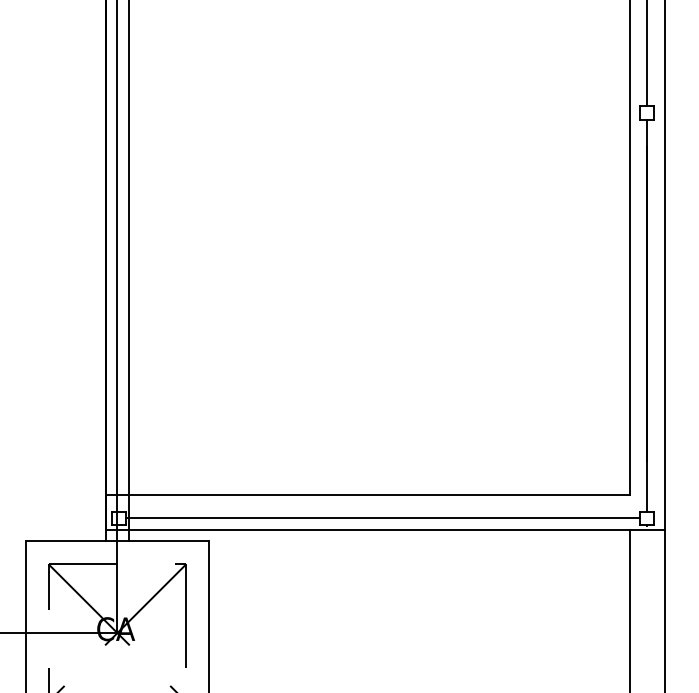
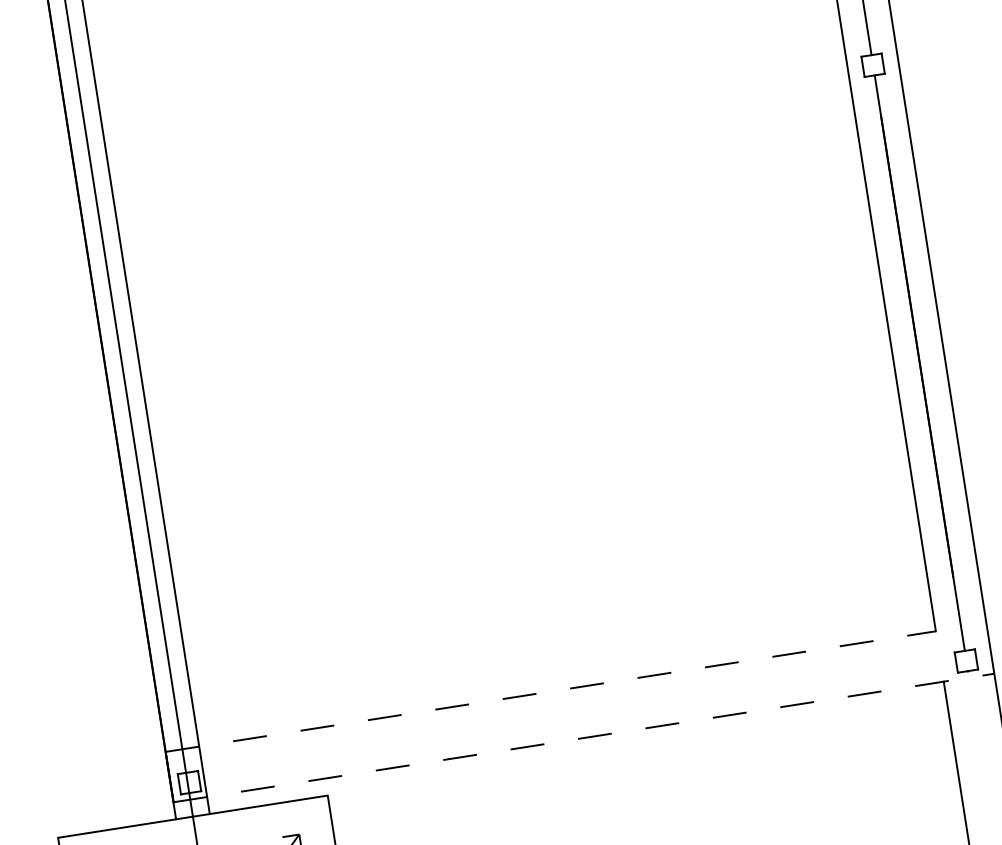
line: (368, 495) -> (551, 691), solid -> dashed
line: (382, 518) -> (577, 722), removed
line: (385, 529) -> (584, 737), solid -> dashed

